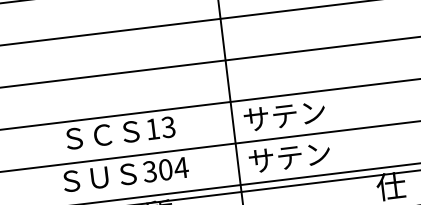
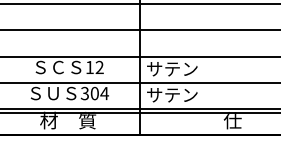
text: (168, 127) -> (99, 67), 13 -> 12

